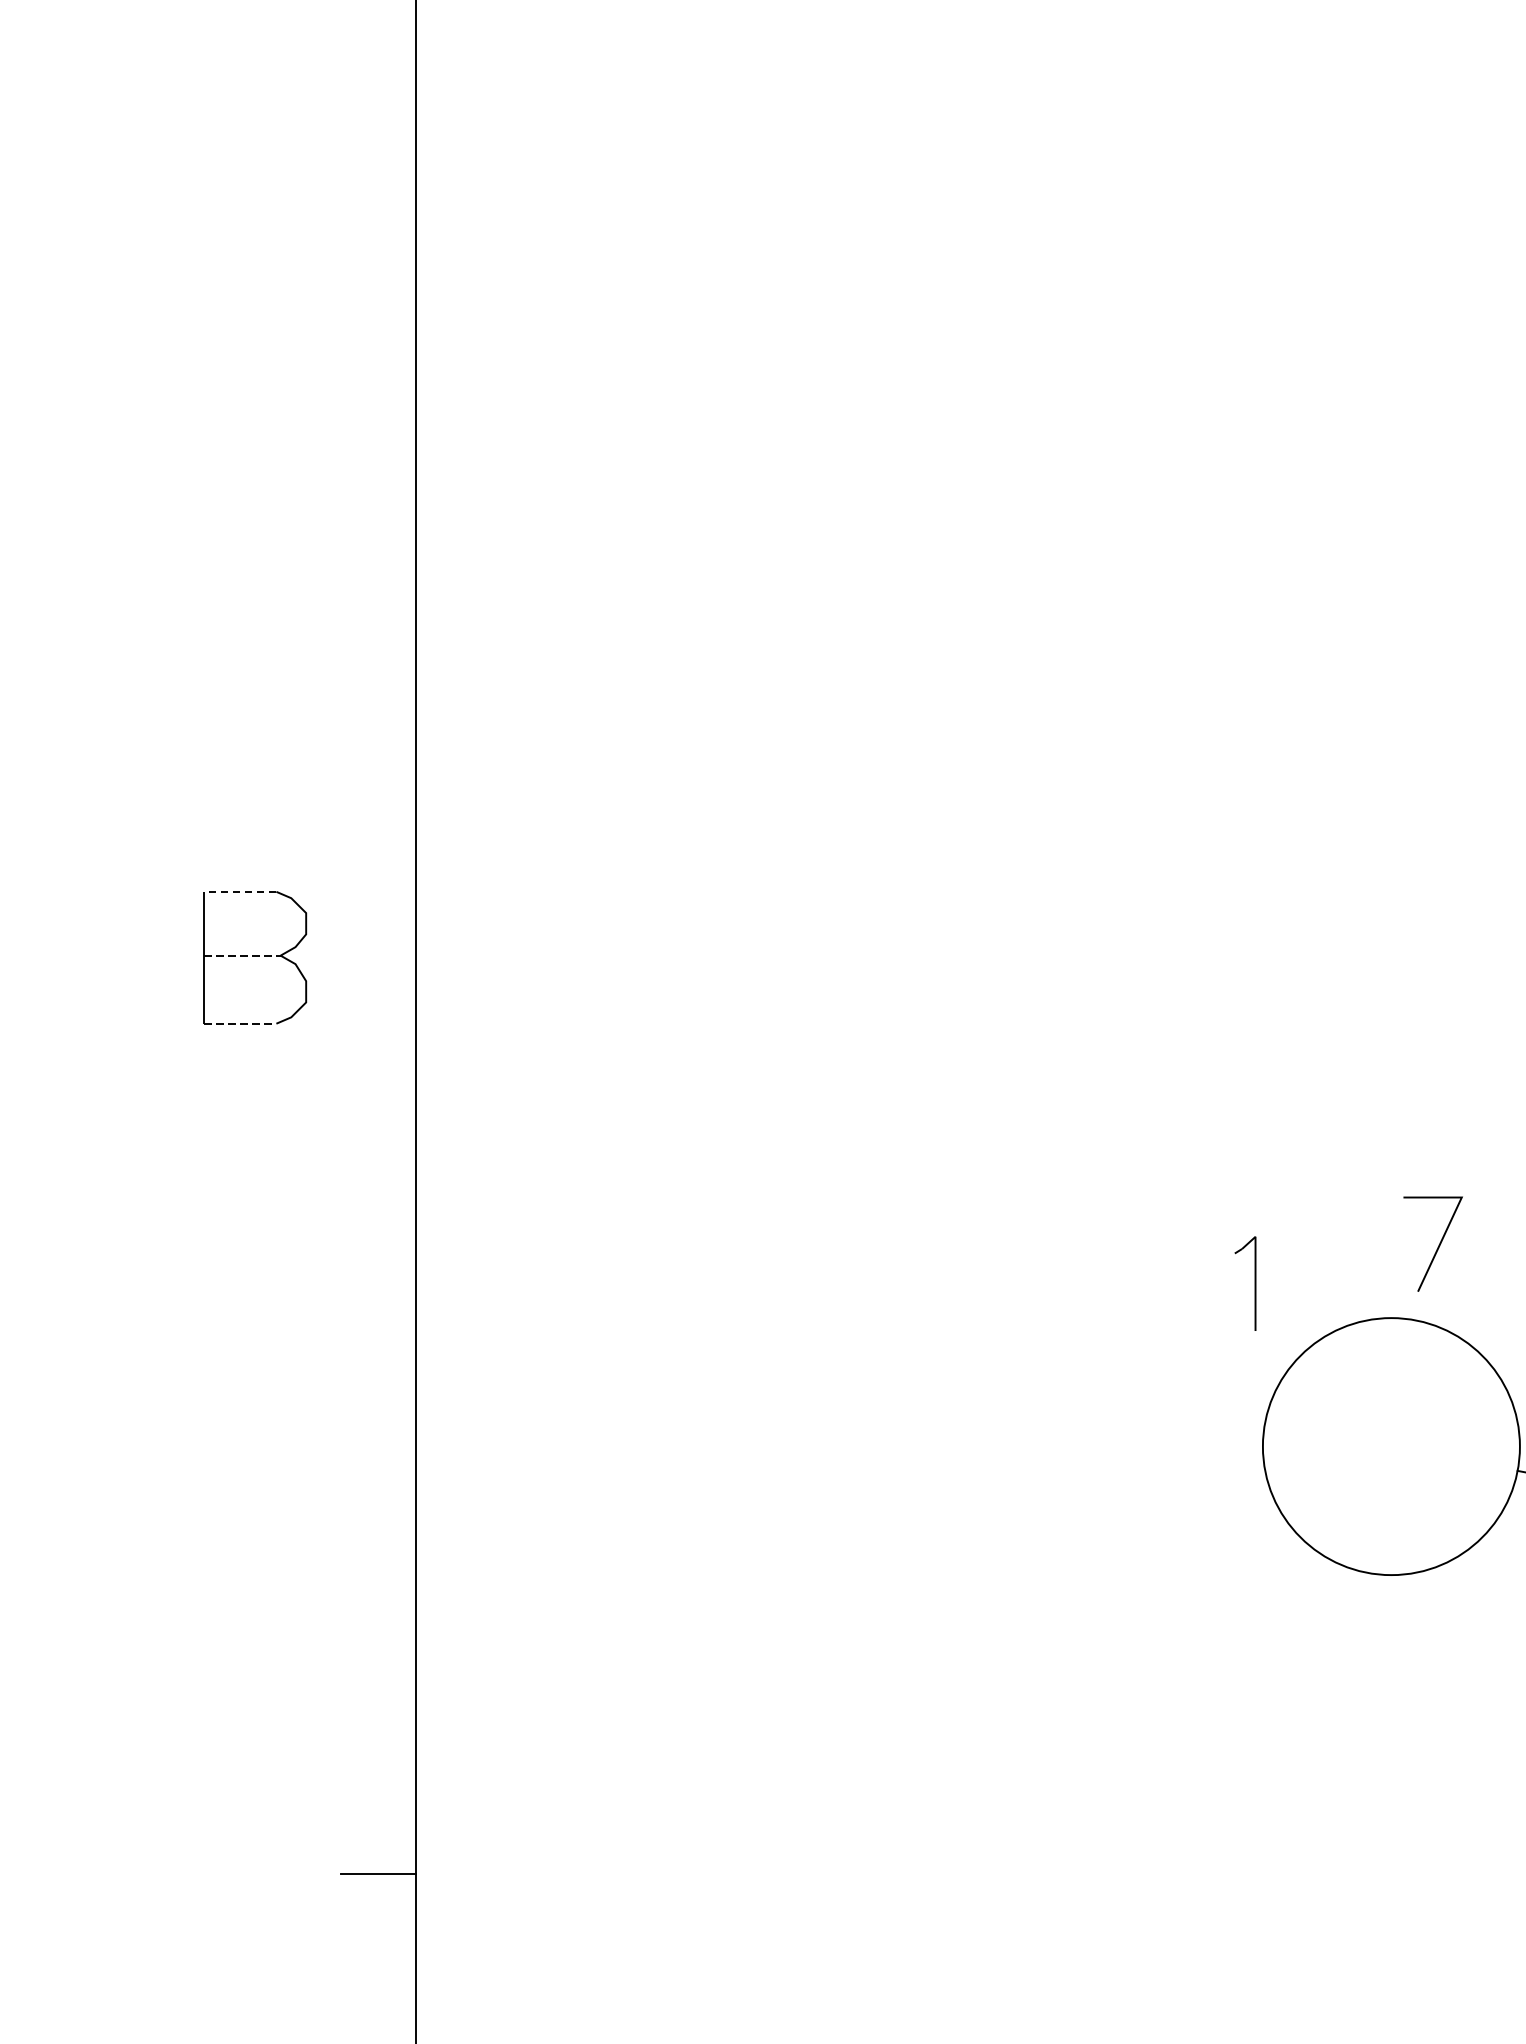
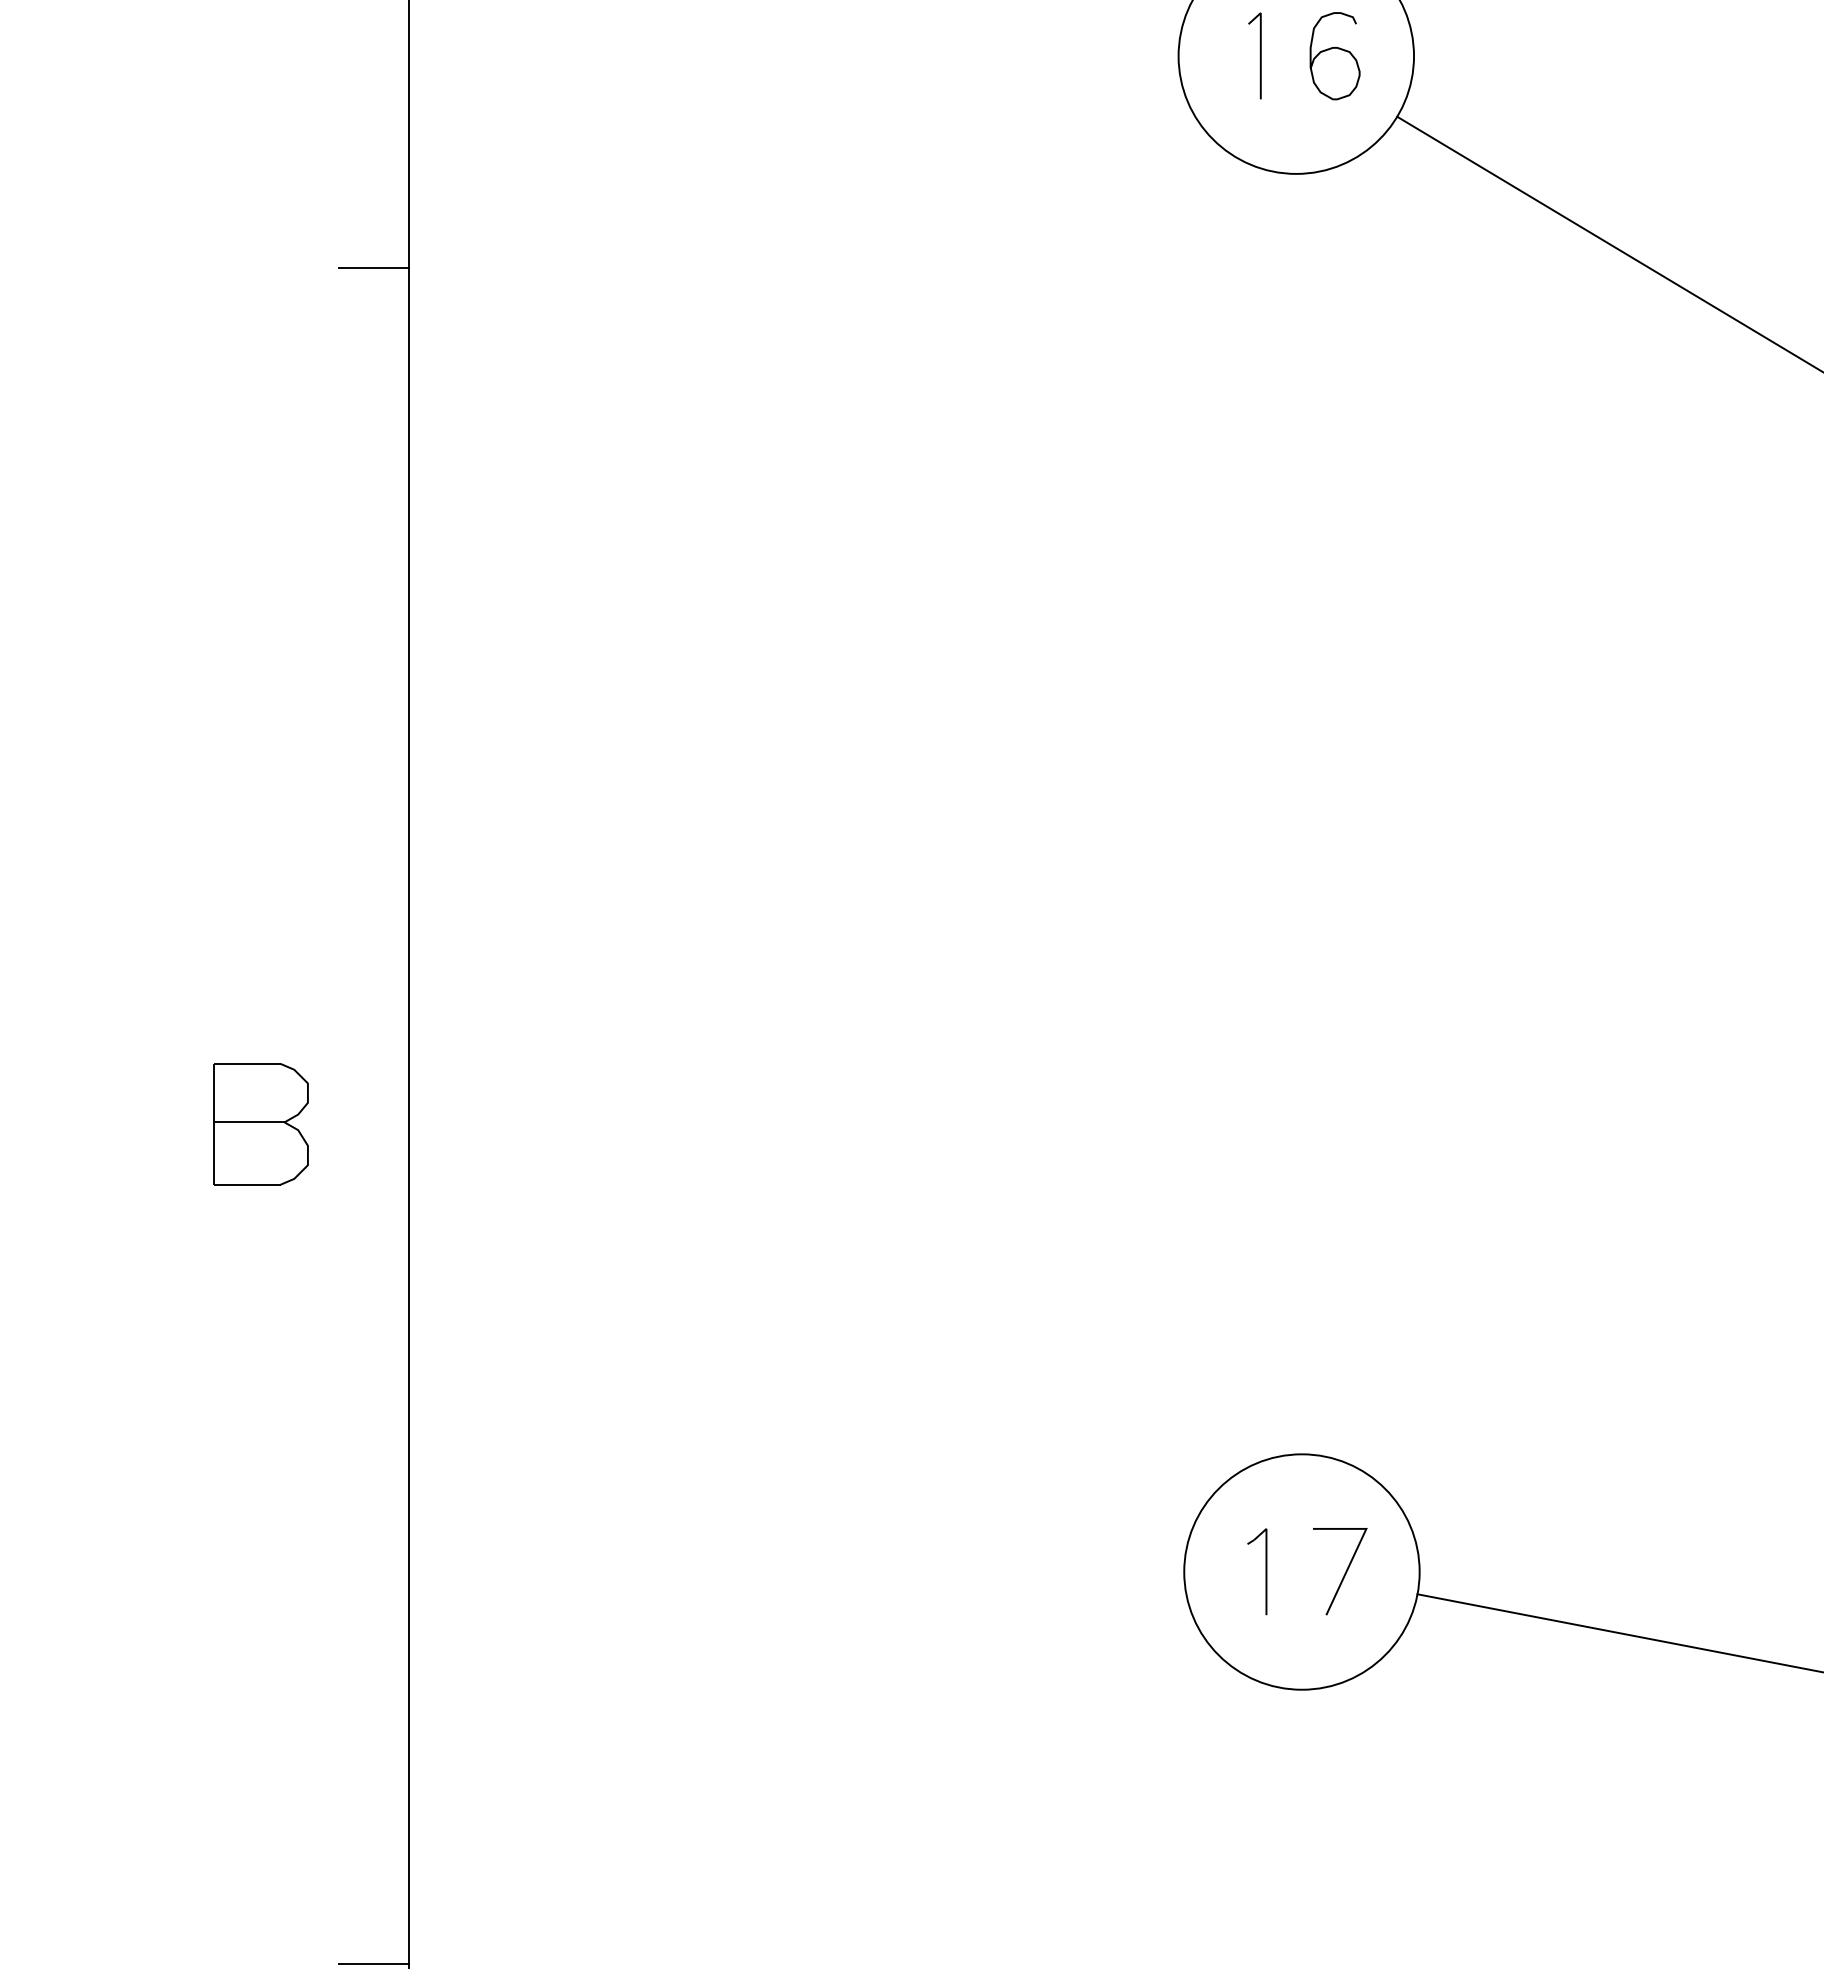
line: (377, 23) -> (373, 268), added
line: (240, 891) -> (247, 1063), dashed -> solid
line: (242, 955) -> (249, 1122), dashed -> solid
line: (241, 1023) -> (248, 1184), dashed -> solid
line: (1437, 1246) -> (1344, 1573), moved
part: (1254, 1283) -> (1265, 1571), moved

